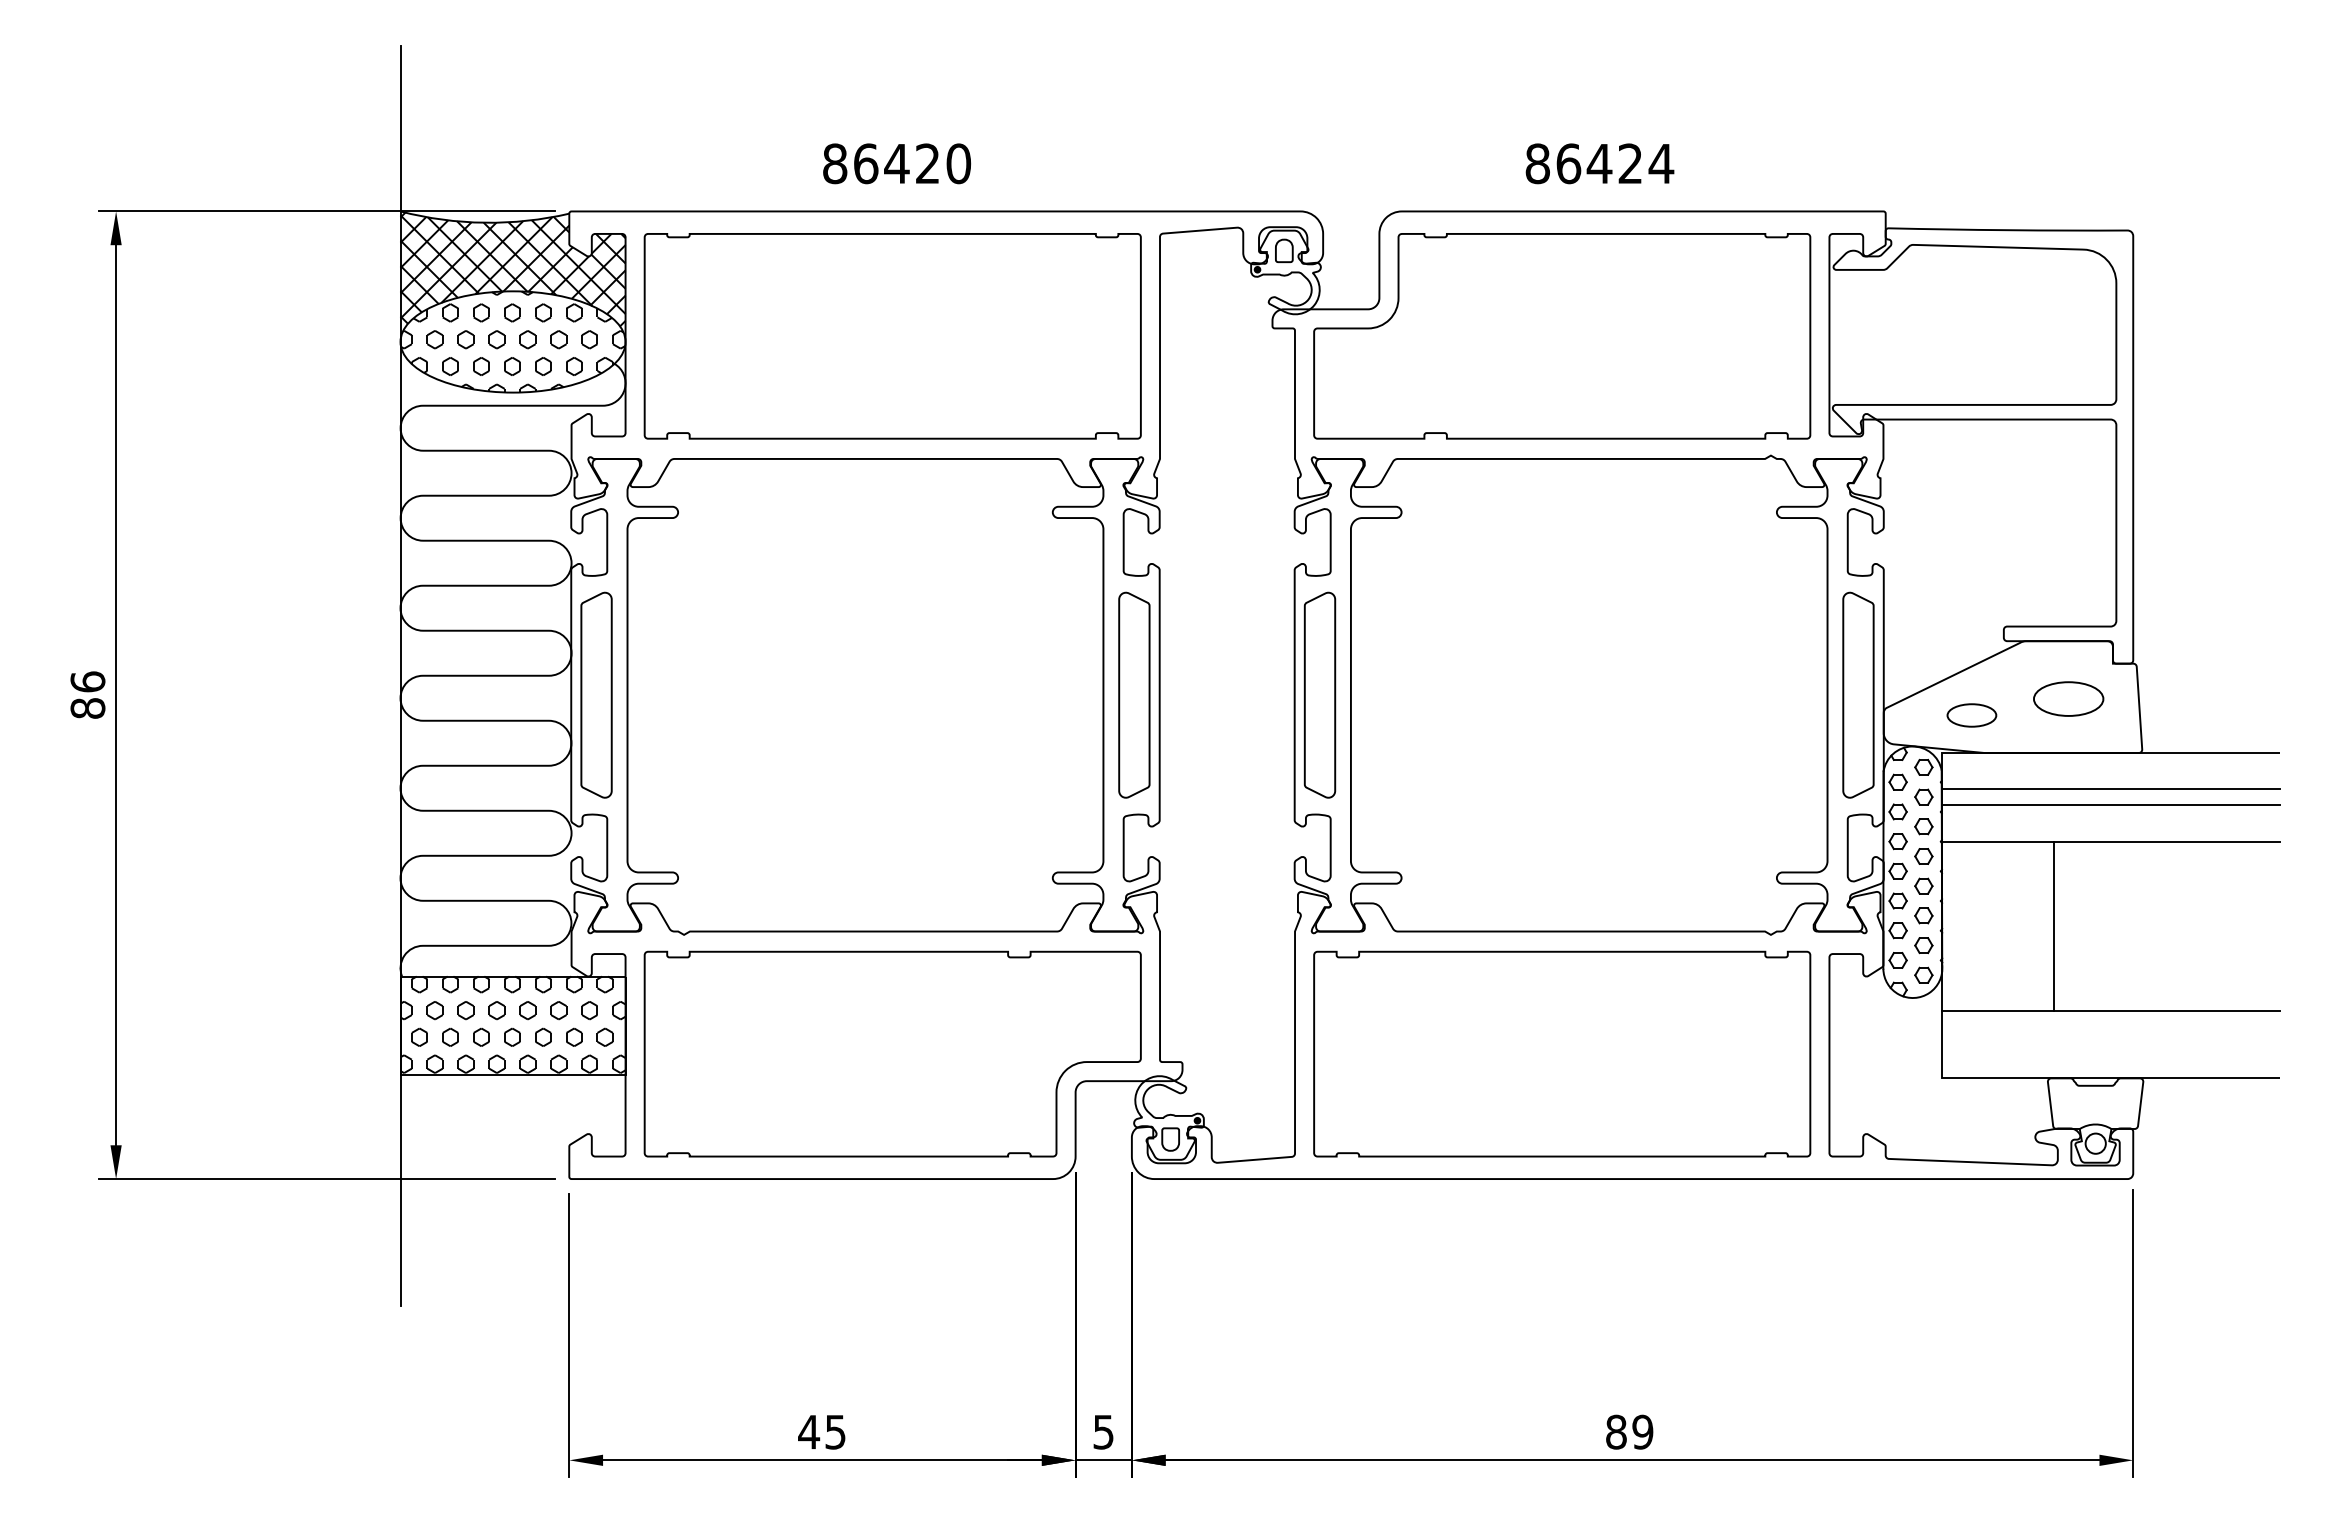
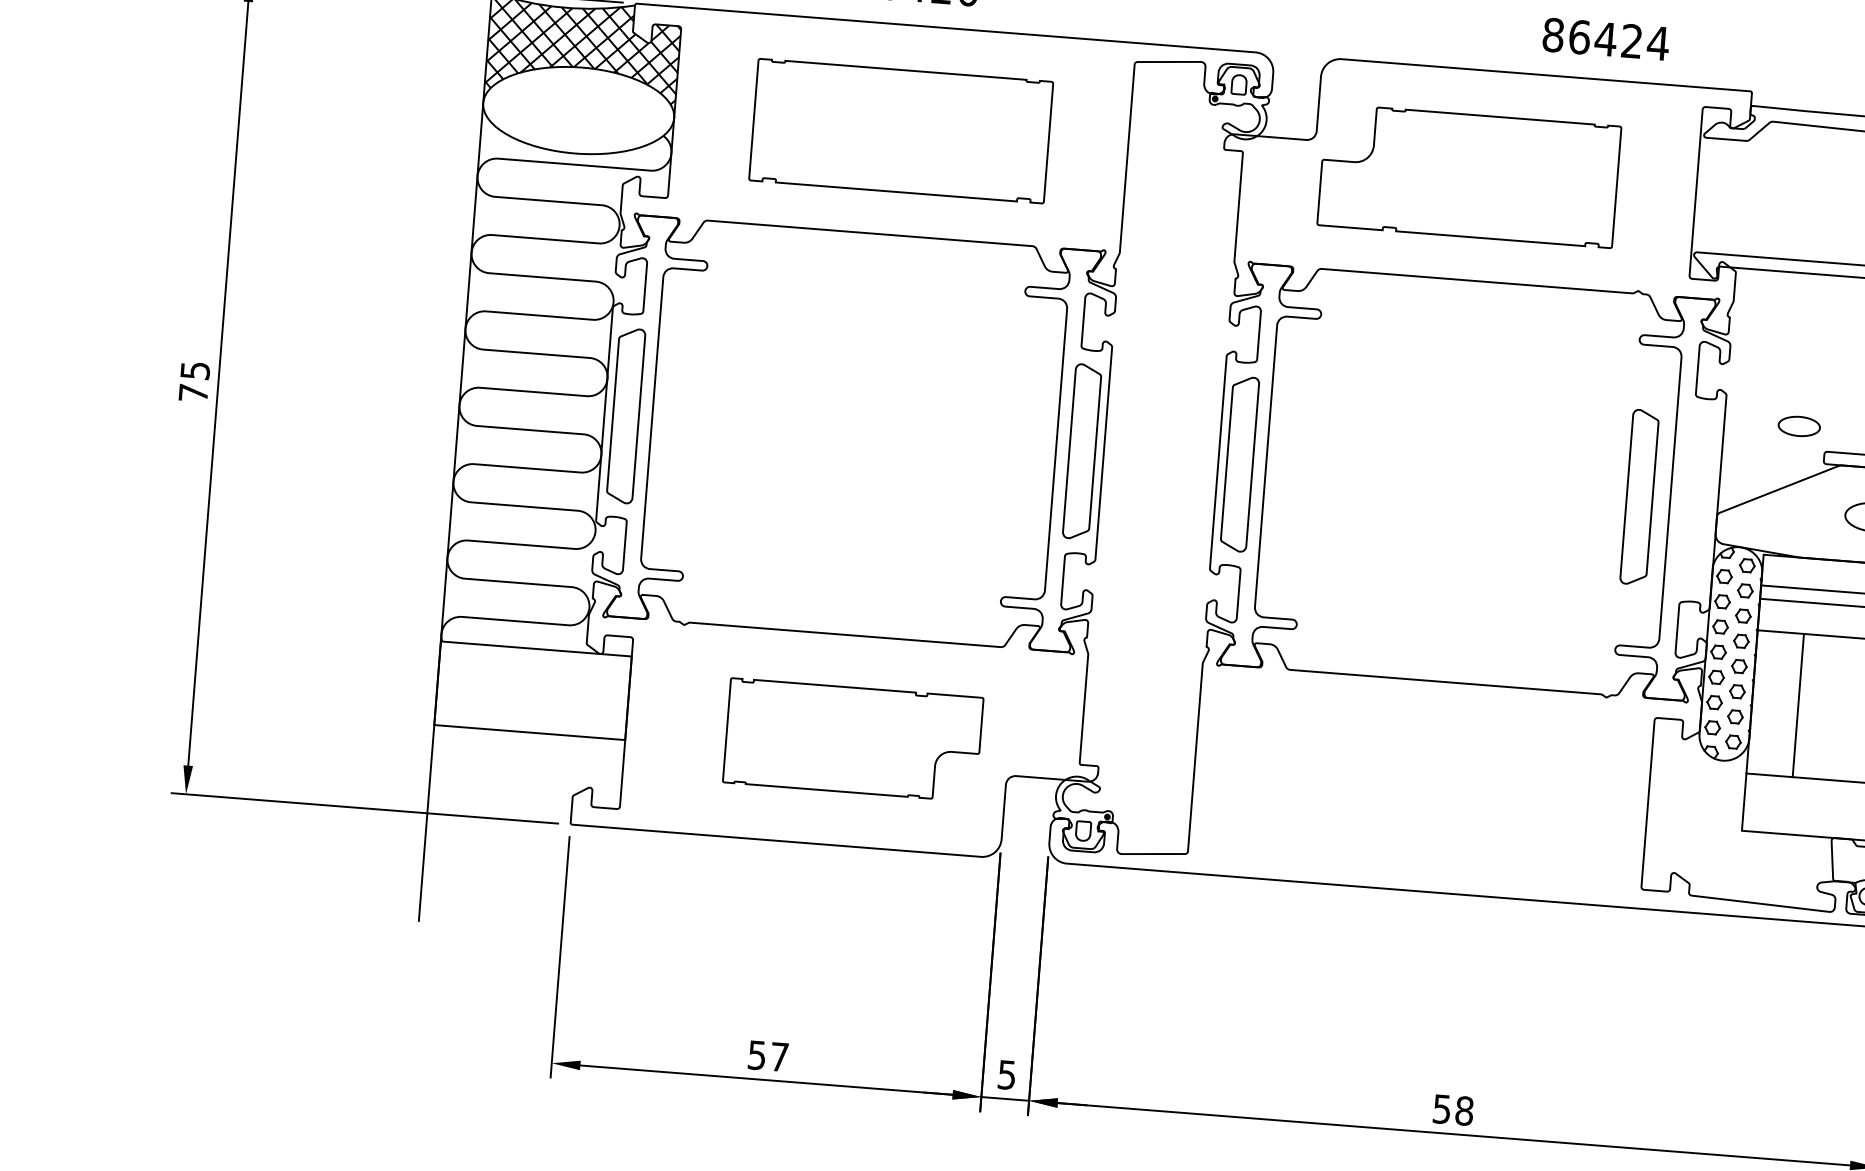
text: (1599, 163) -> (1605, 39), moved
part: (892, 336) -> (901, 131), size x0.7
part: (1562, 336) -> (1469, 176), size x0.7
hatch: (513, 341) -> (579, 110), removed
text: (87, 694) -> (194, 381), 86 -> 75
curve: (1844, 694) -> (1627, 495), moved
part: (1971, 715) -> (1798, 426), moved
line: (2054, 926) -> (1798, 705), moved
hatch: (512, 1024) -> (532, 689), removed
part: (892, 1053) -> (853, 739), size x0.6
part: (1562, 1053) -> (1421, 784), removed
text: (1629, 1431) -> (1453, 1109), 89 -> 58
text: (821, 1432) -> (767, 1056), 45 -> 57

